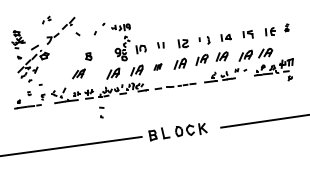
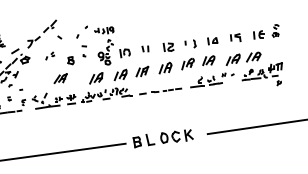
part: (46, 19) -> (49, 55), moved
part: (286, 27) -> (275, 30), size x1.67
part: (157, 66) -> (141, 70), size x1.67
part: (101, 112) -> (84, 51), moved

